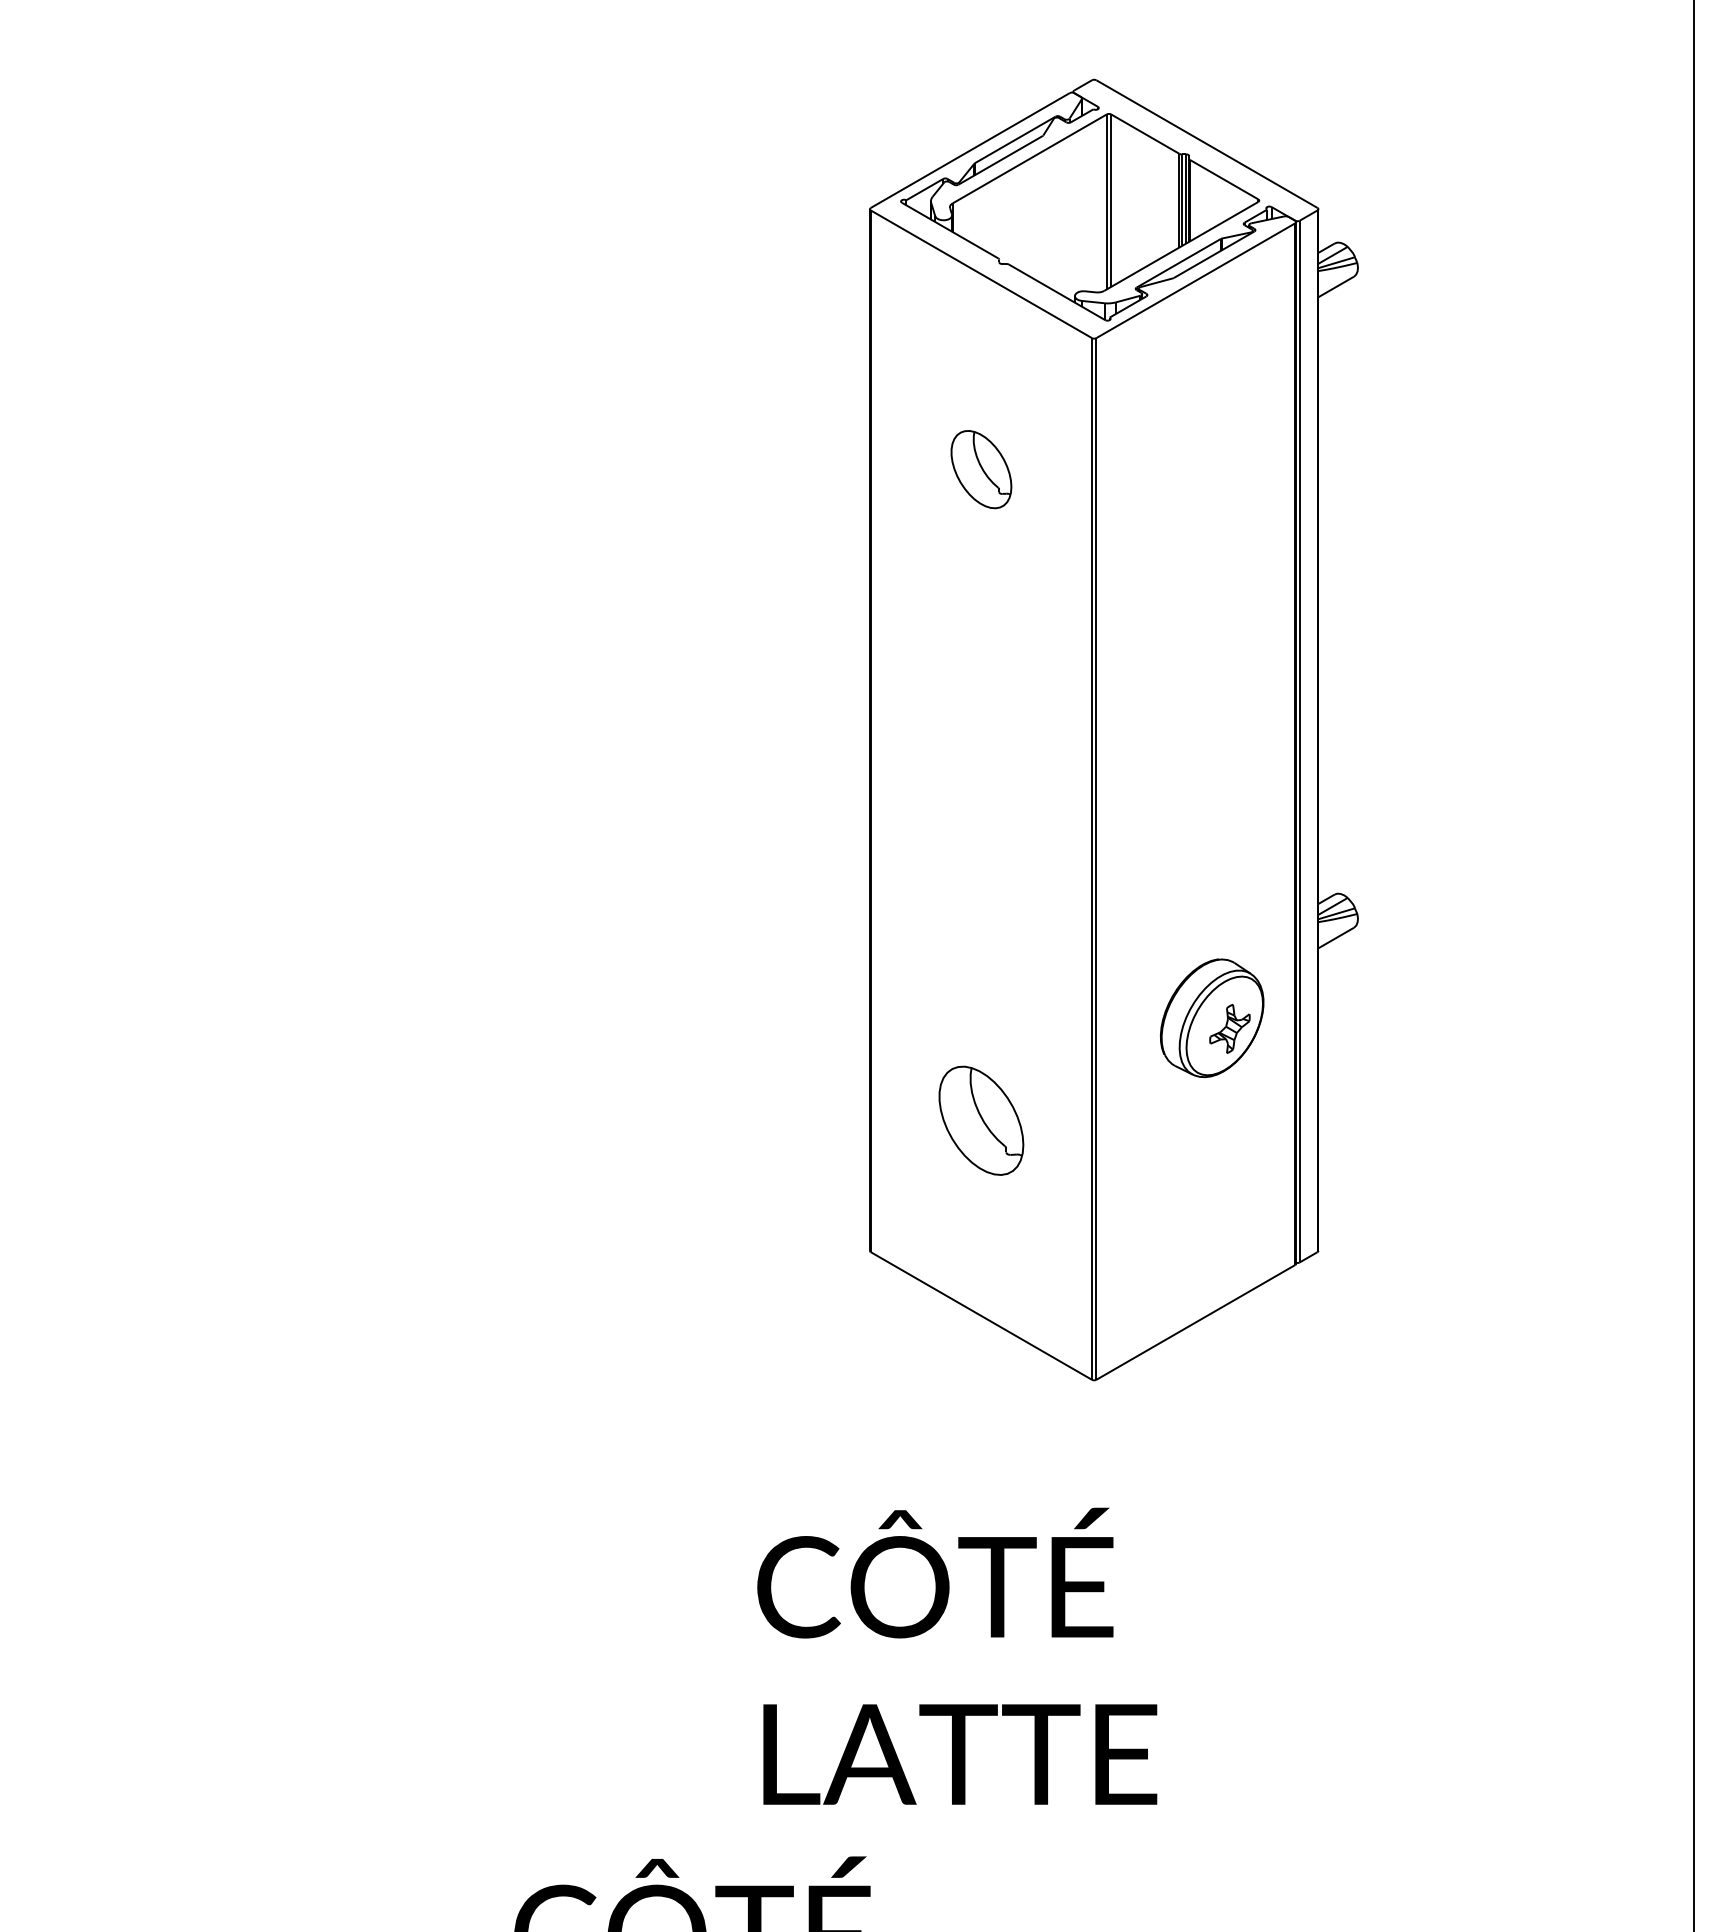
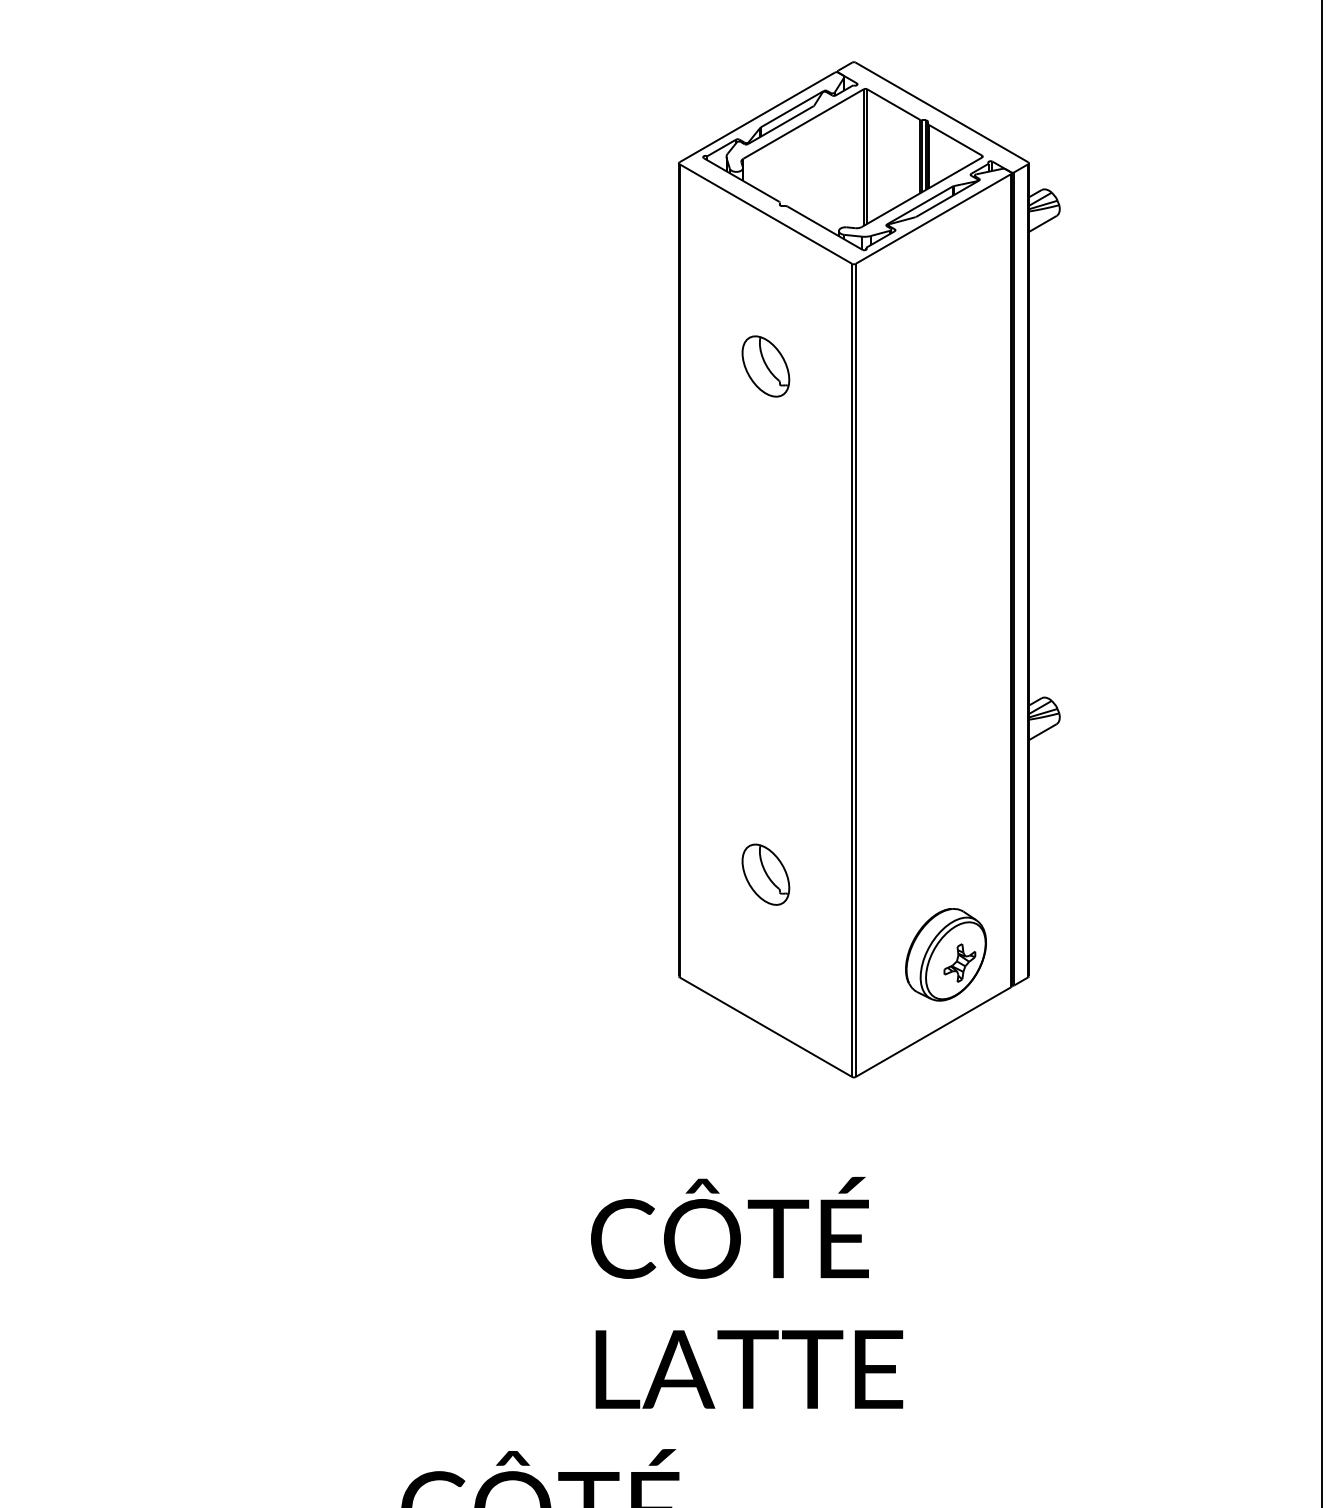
part: (1211, 1017) -> (945, 954), moved
part: (980, 1120) -> (765, 874), size x0.71

